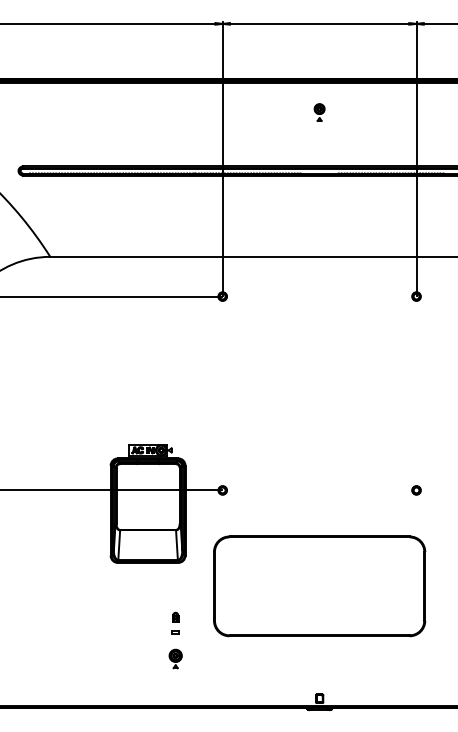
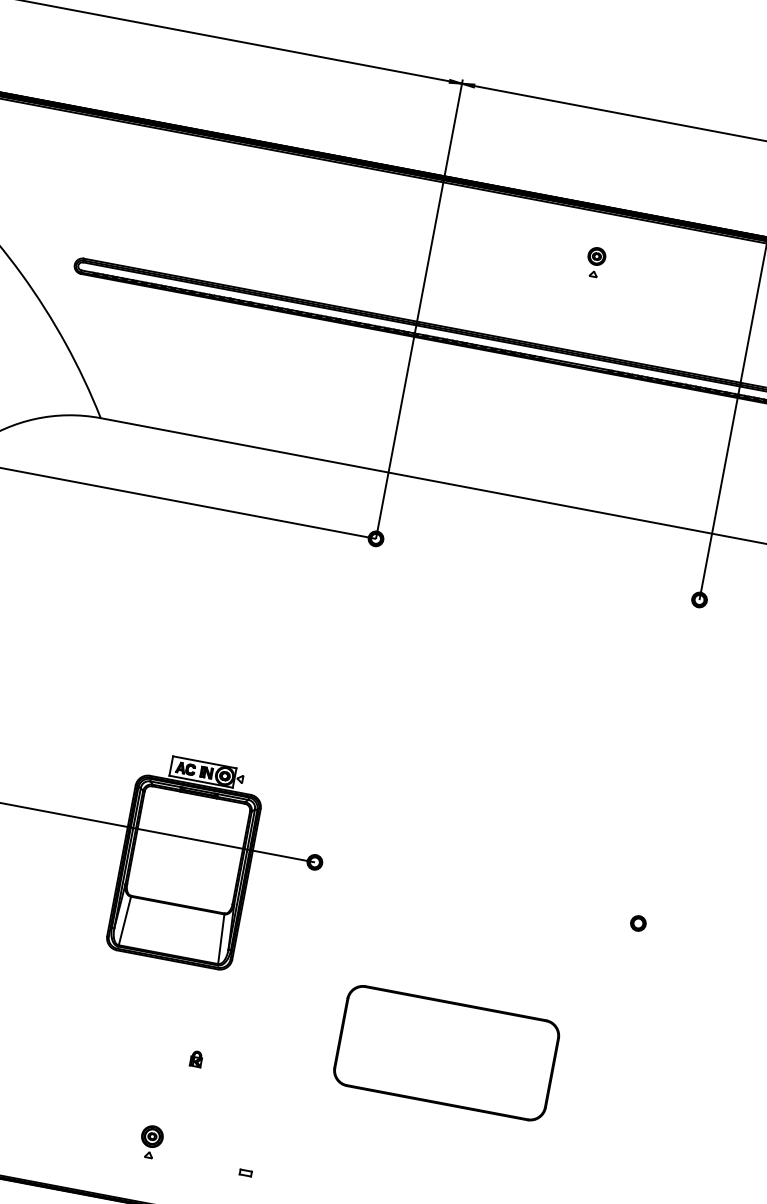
part: (319, 586) -> (446, 1053), size x0.6
part: (175, 632) -> (245, 1172), moved
part: (175, 658) -> (151, 1141), moved

